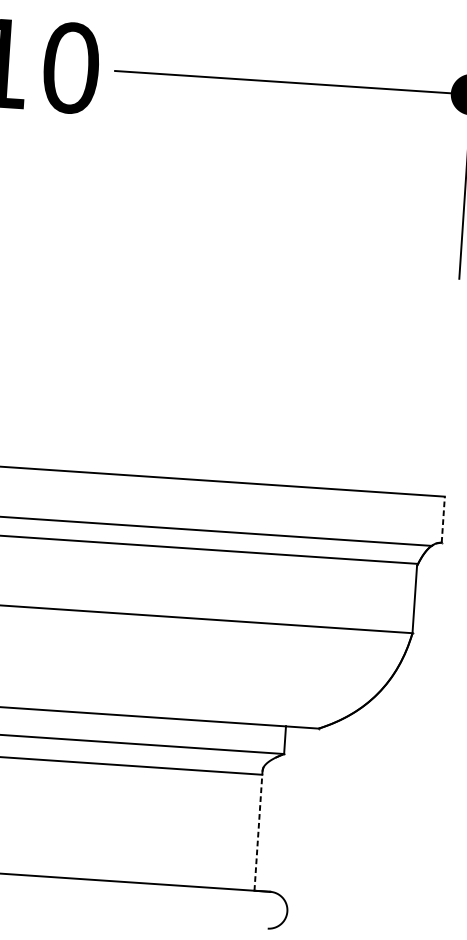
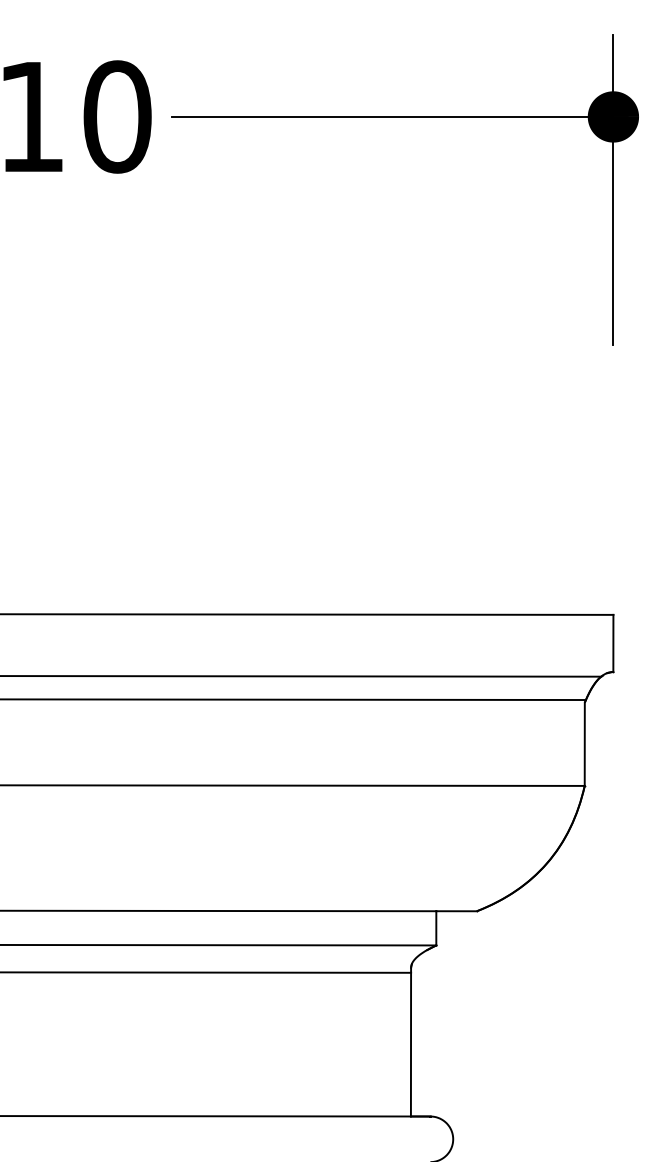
line: (443, 519) -> (613, 643), dashed -> solid
line: (258, 832) -> (411, 1044), dashed -> solid

